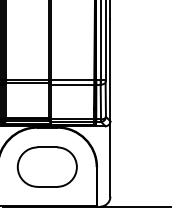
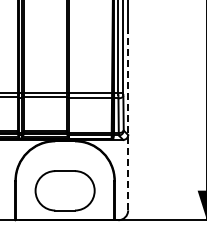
line: (110, 107) -> (128, 121), solid -> dashed
part: (46, 166) -> (64, 190), moved

